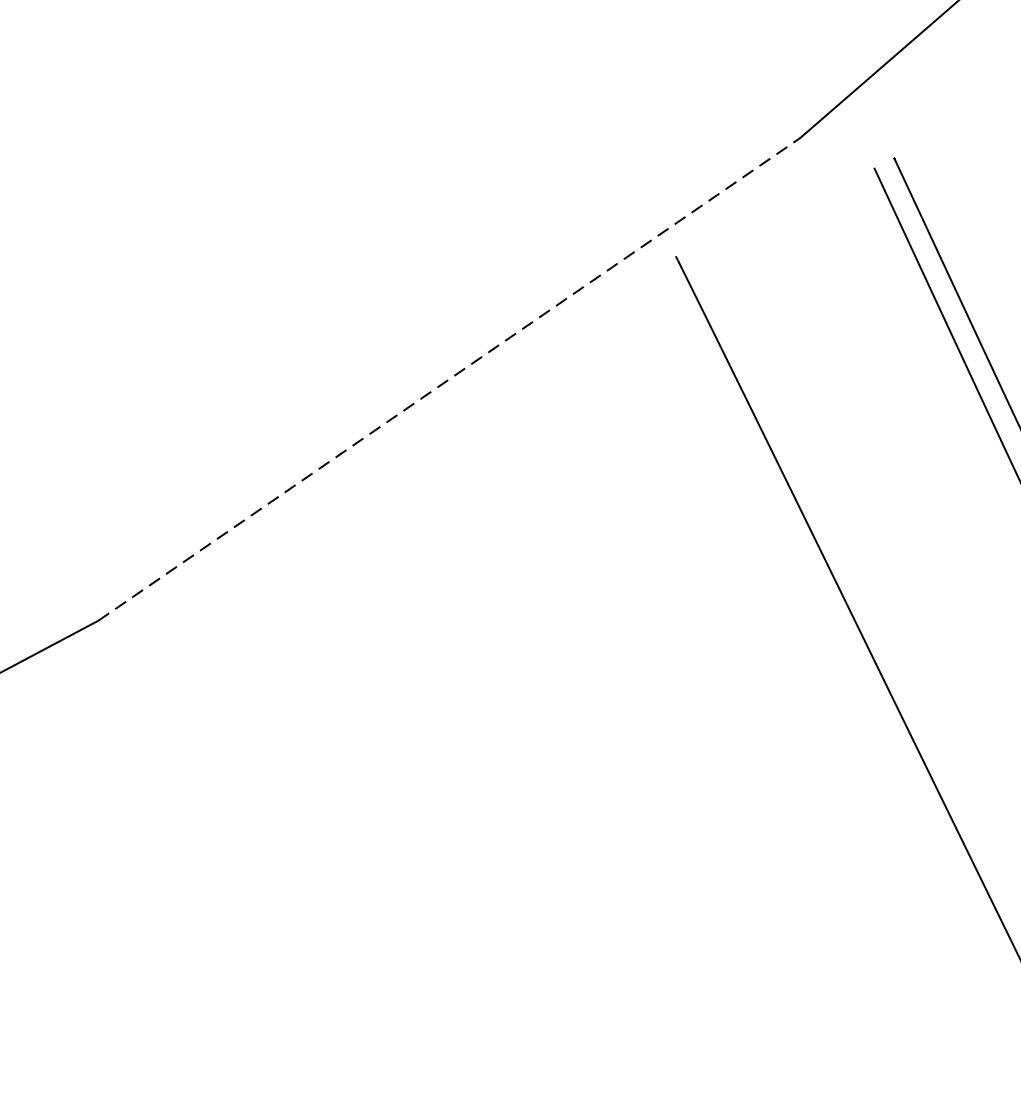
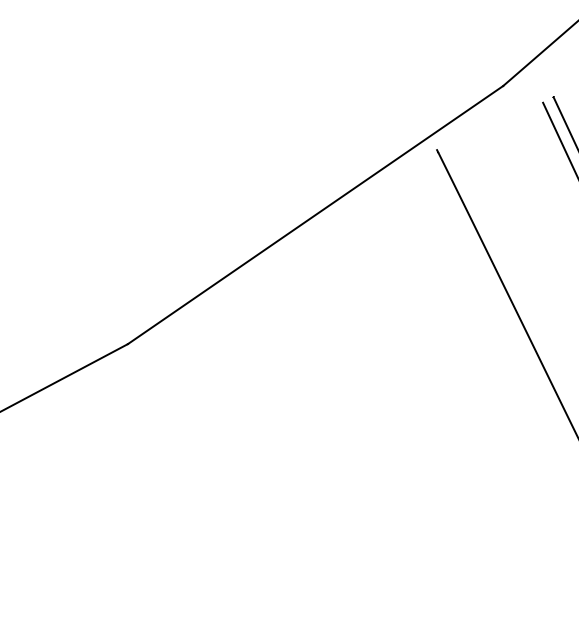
line: (449, 380) -> (315, 215), dashed -> solid

